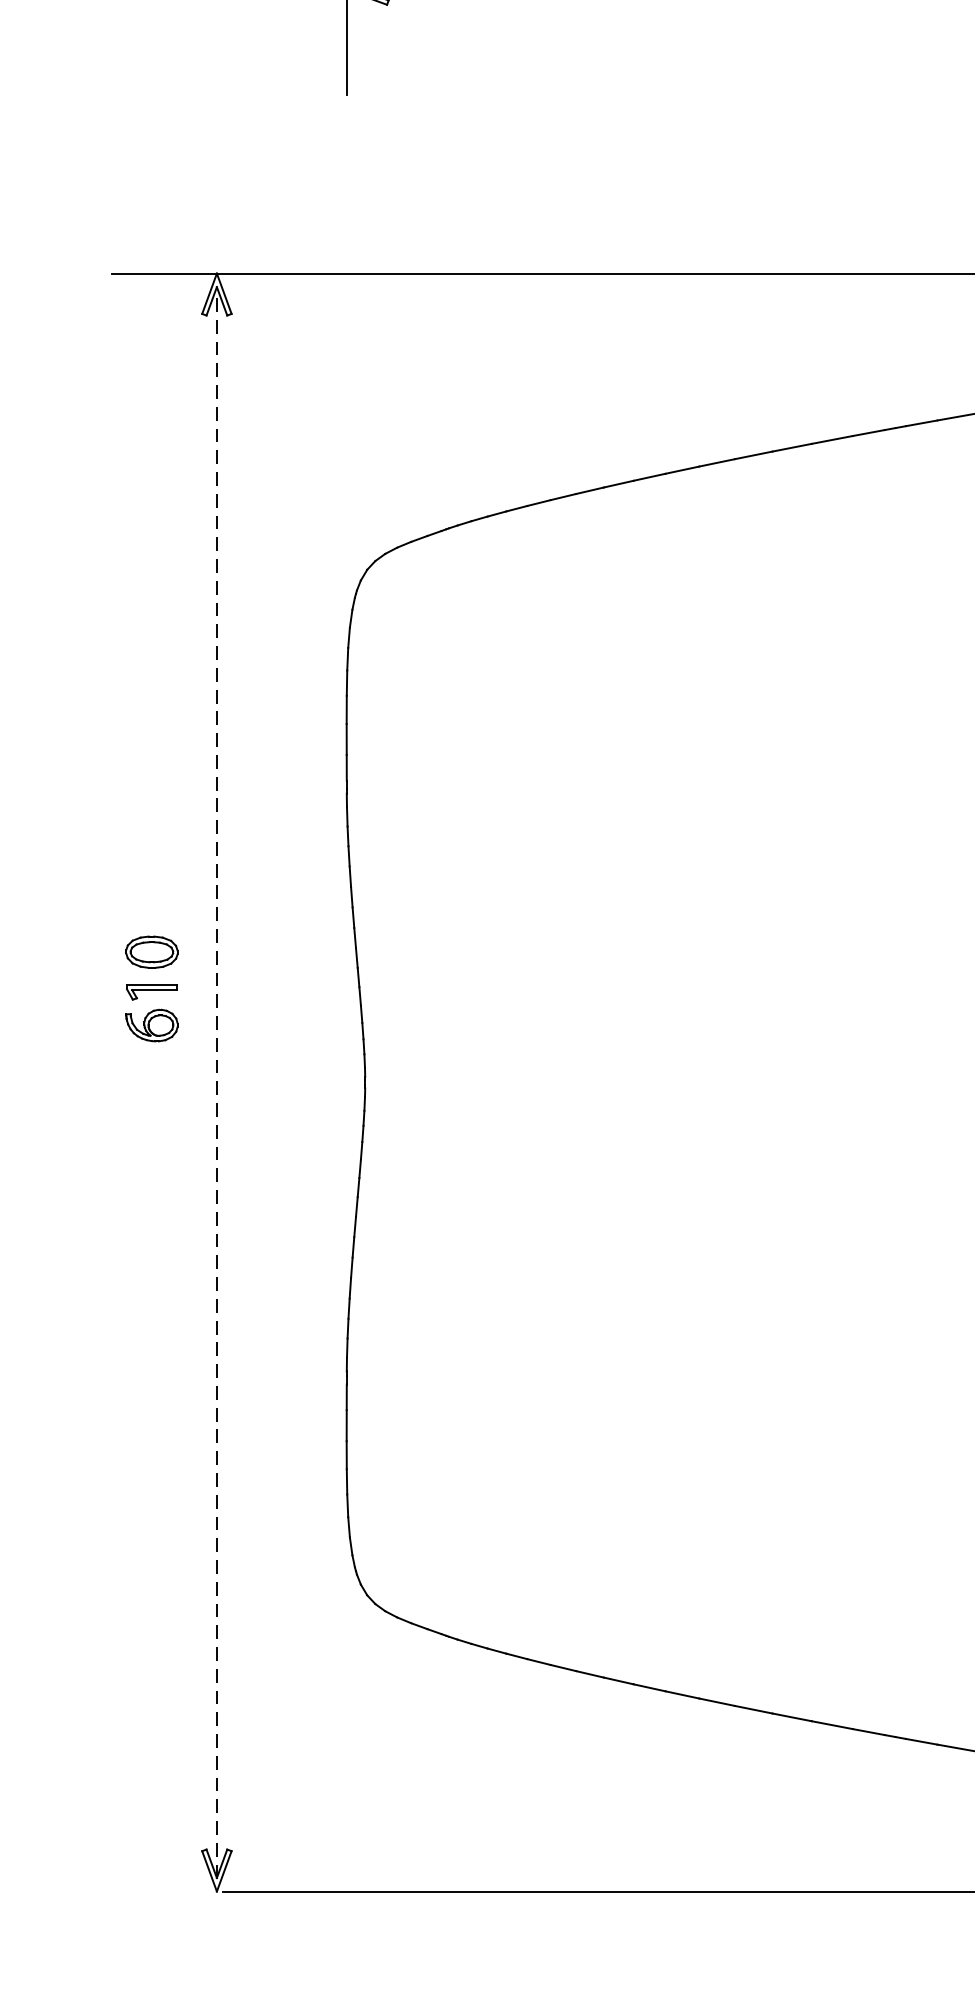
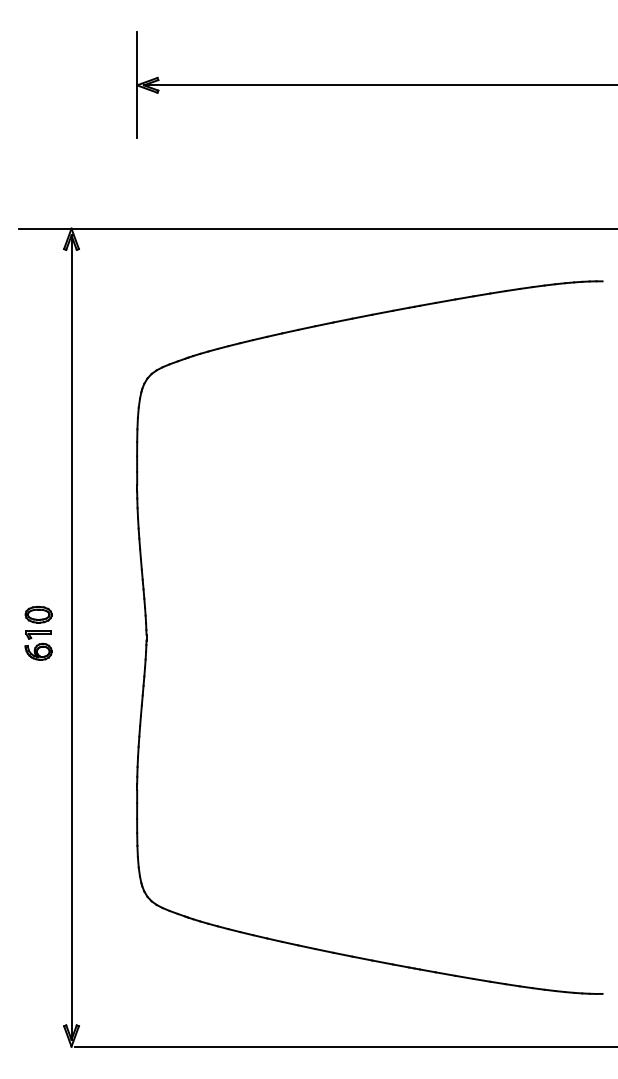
part: (151, 987) -> (38, 632), moved
line: (216, 1082) -> (71, 637), dashed -> solid

